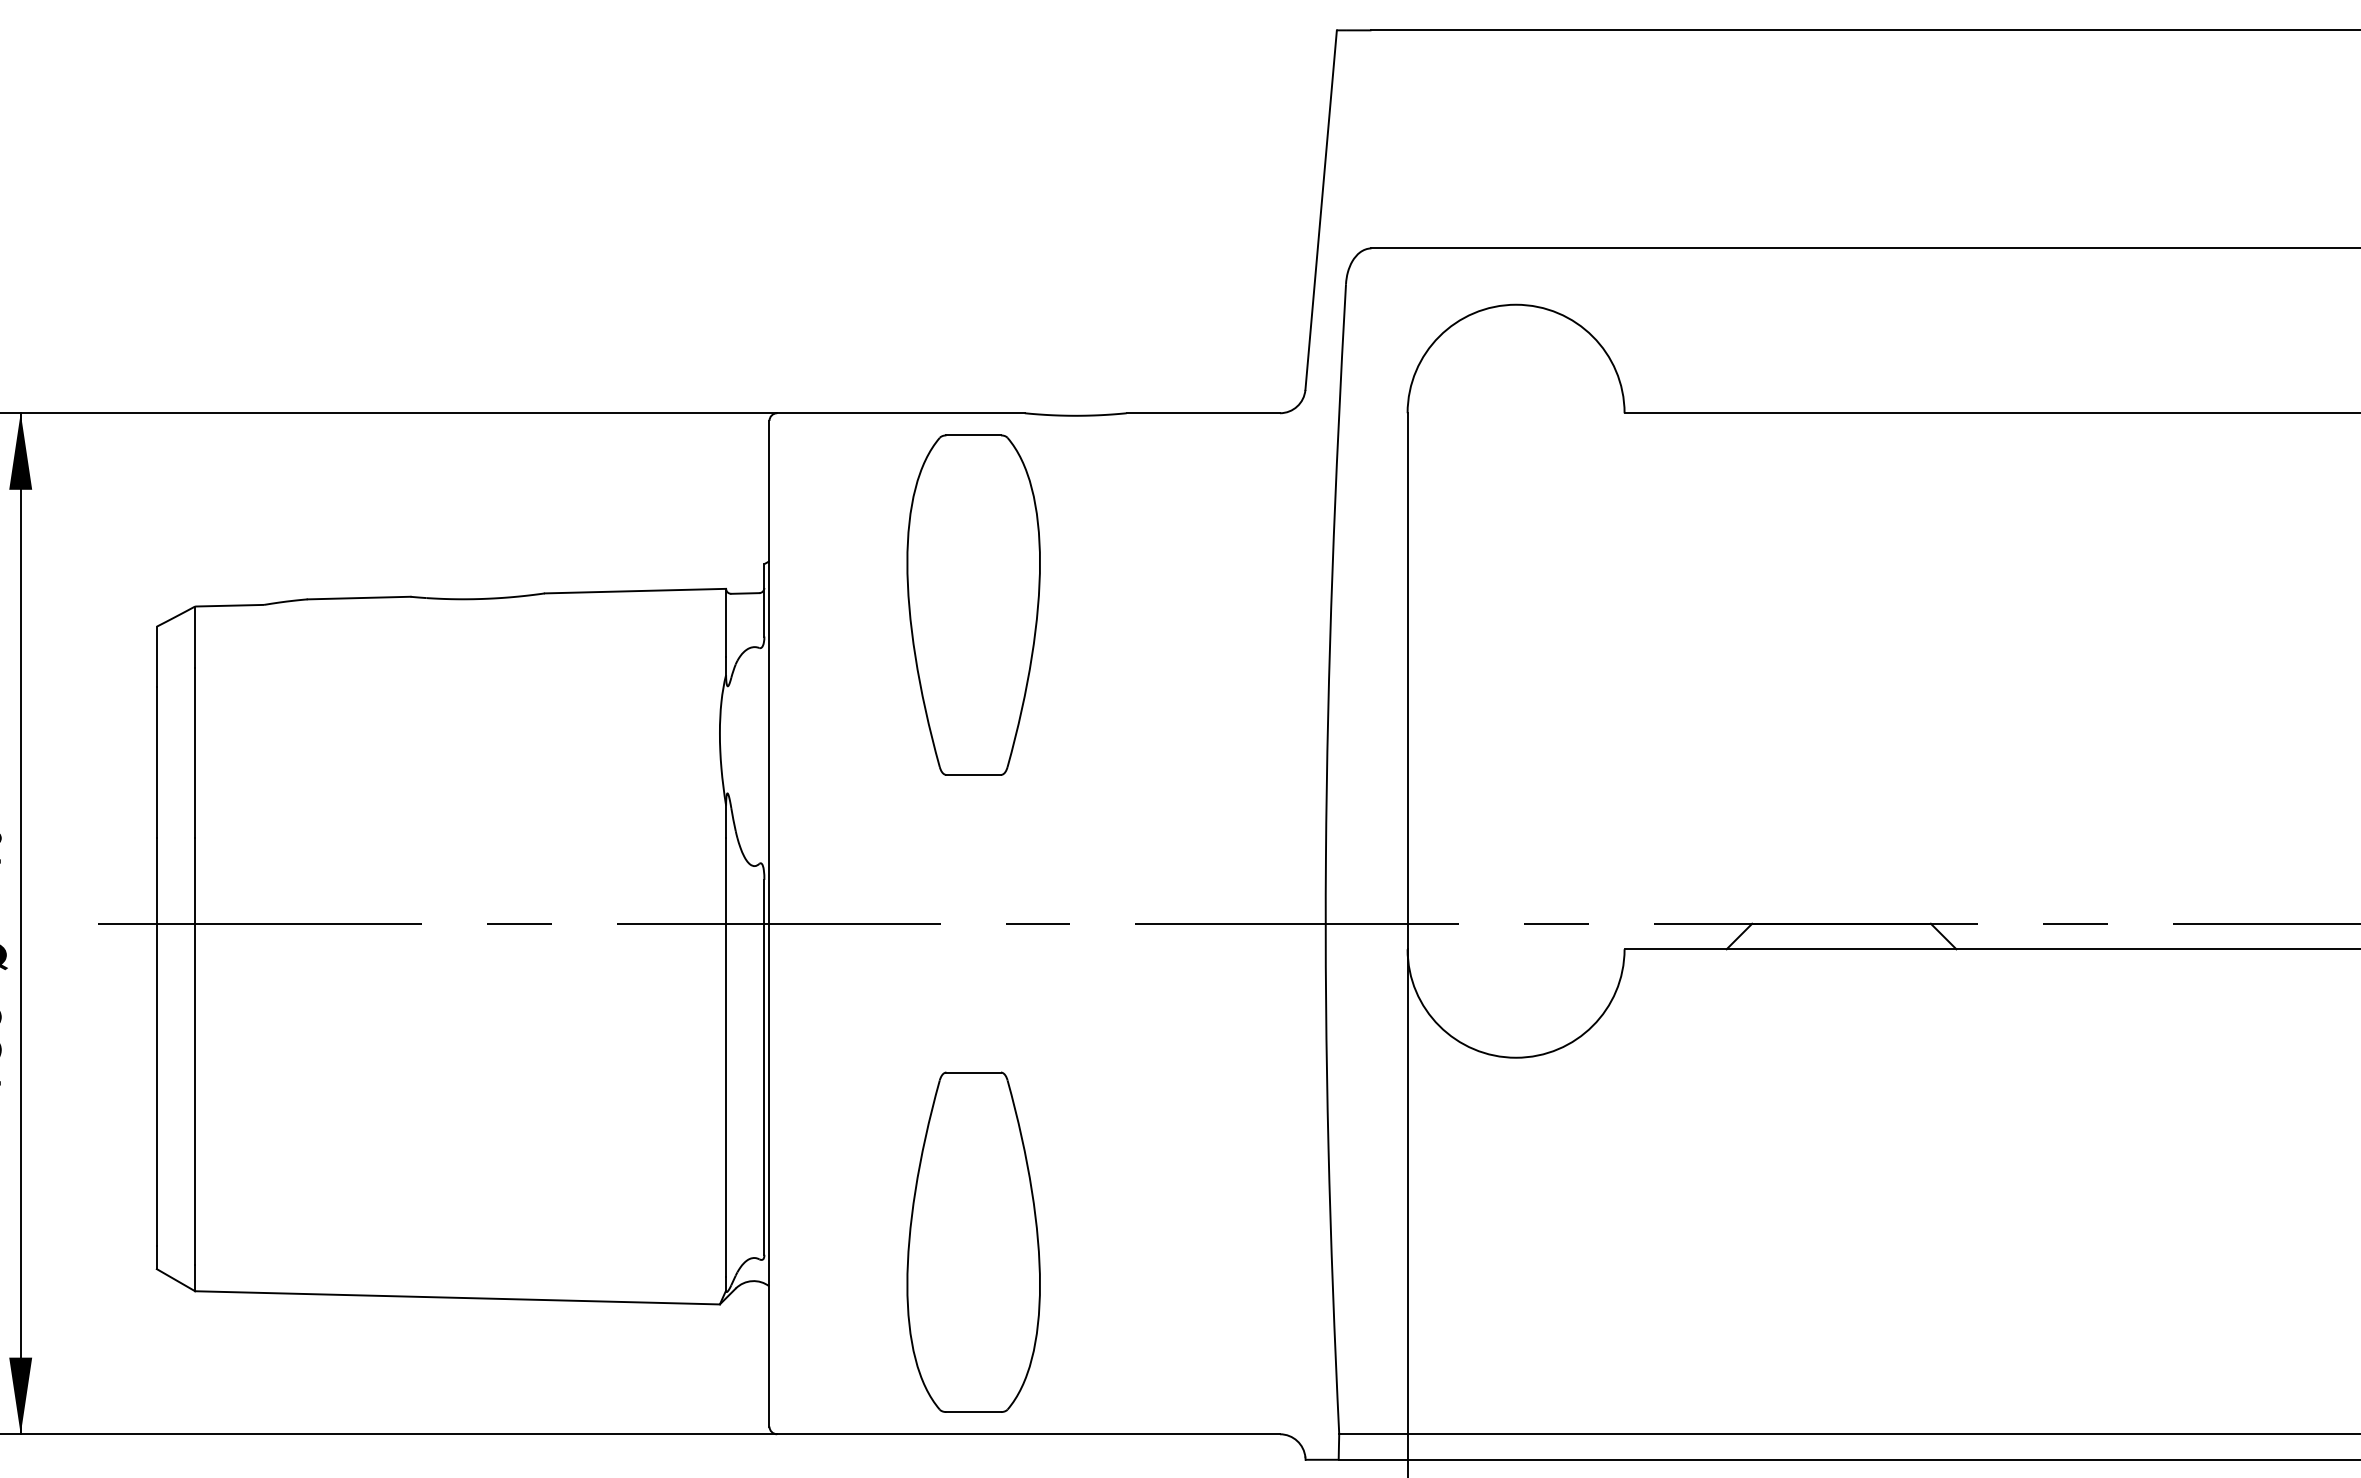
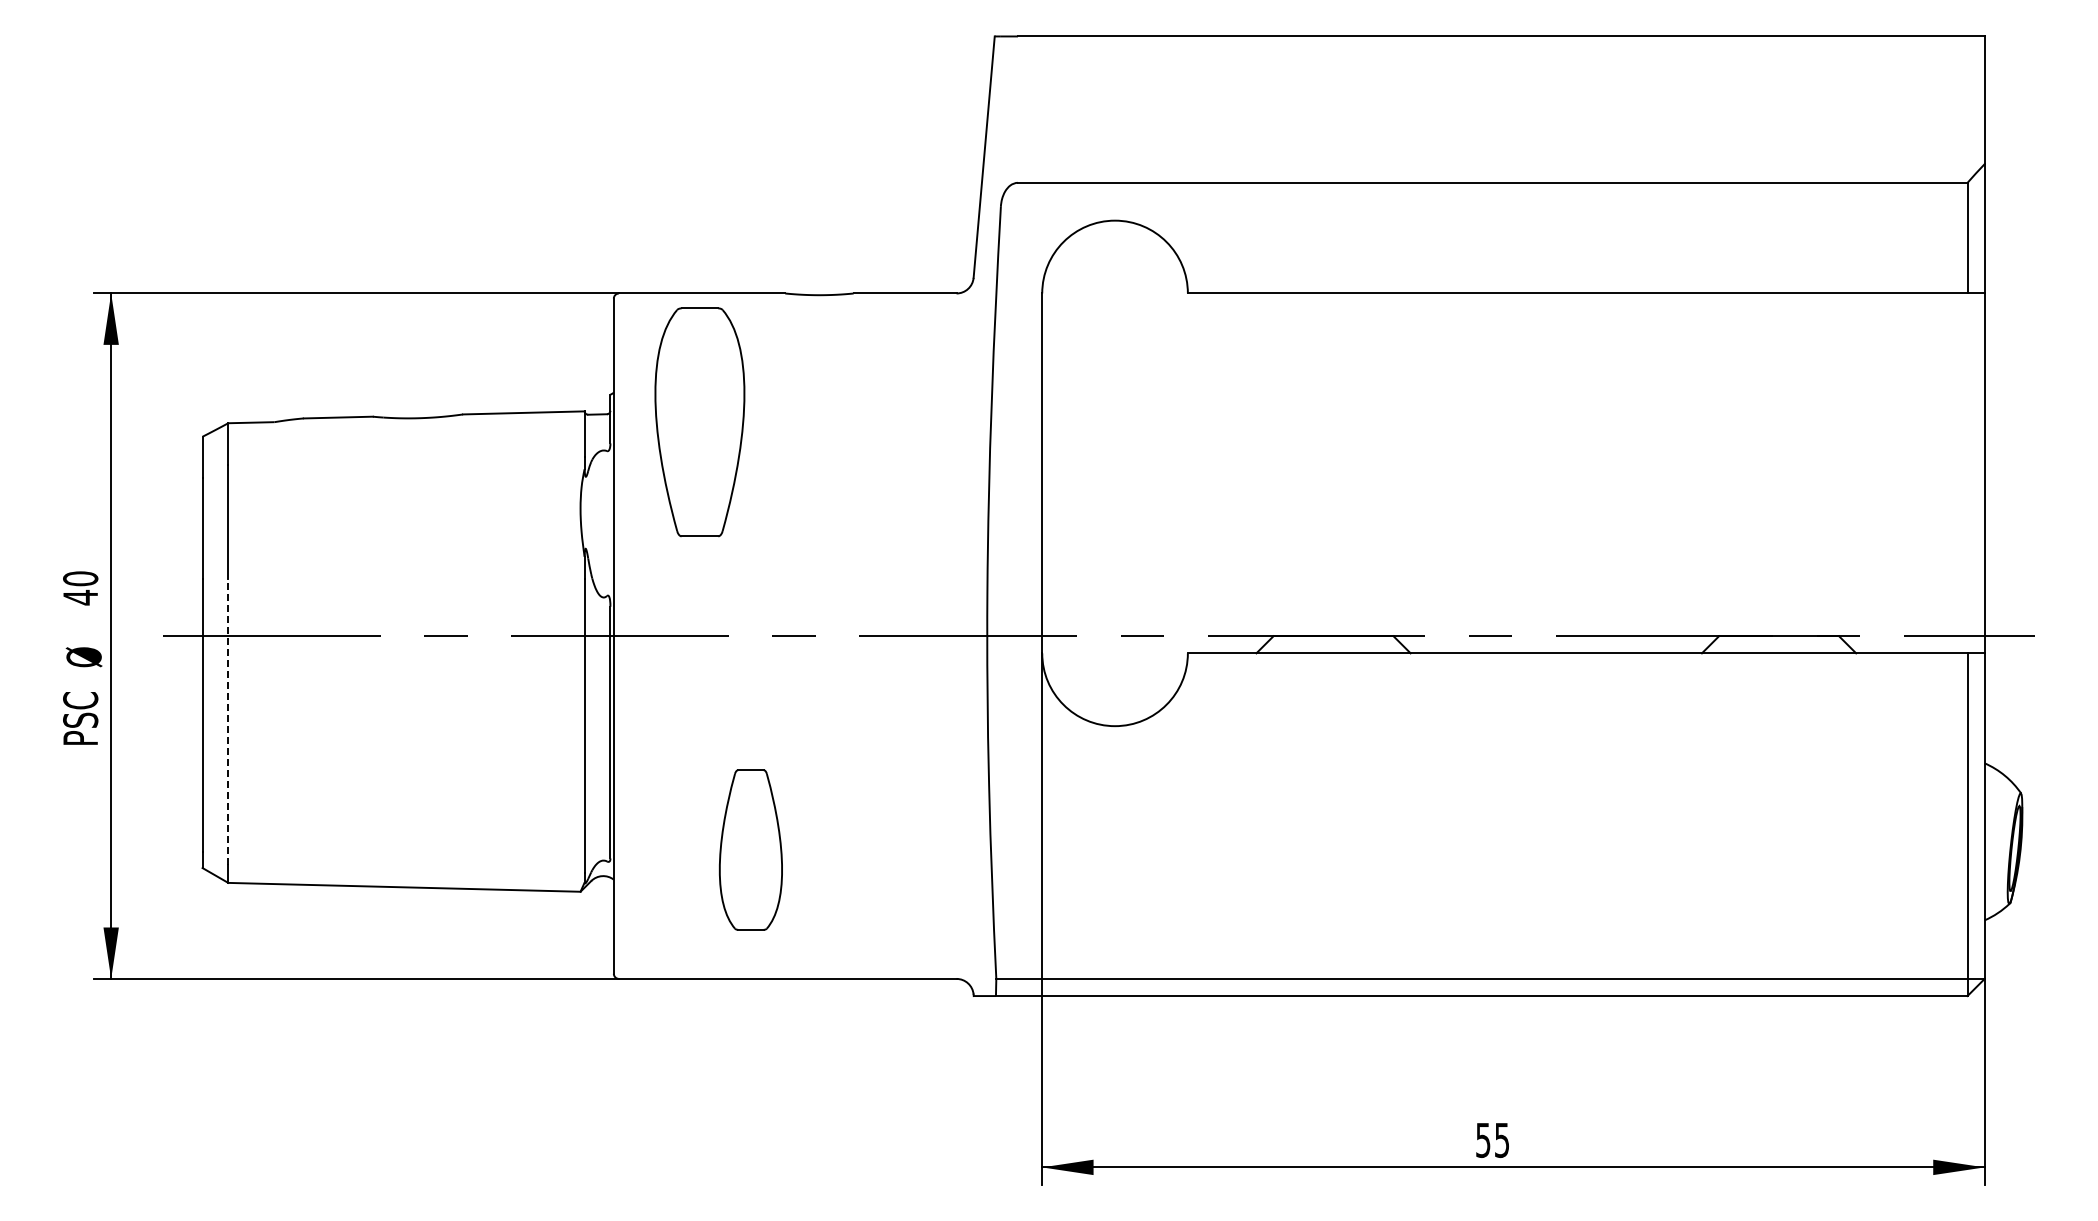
part: (973, 605) -> (699, 422), moved
line: (195, 1050) -> (228, 721), solid -> dashed
part: (973, 1241) -> (750, 849), size x0.7

